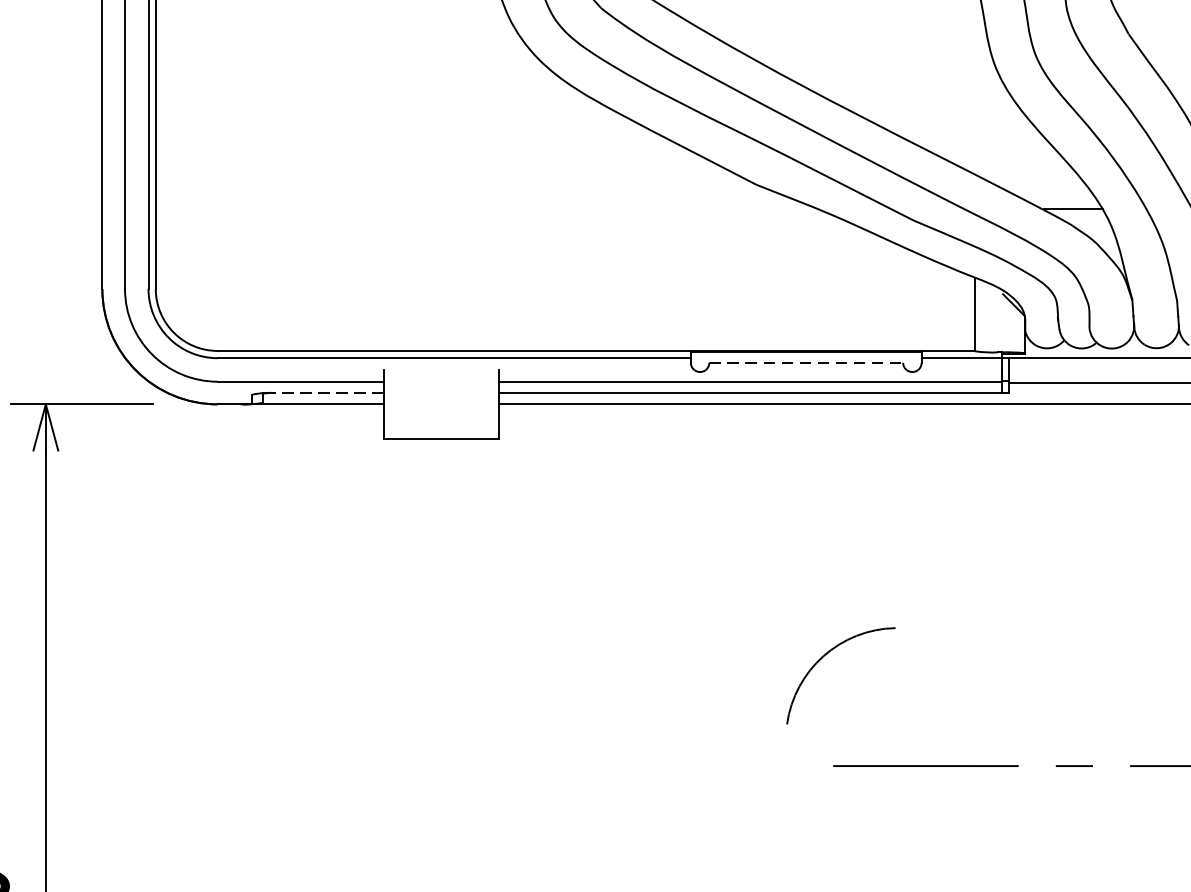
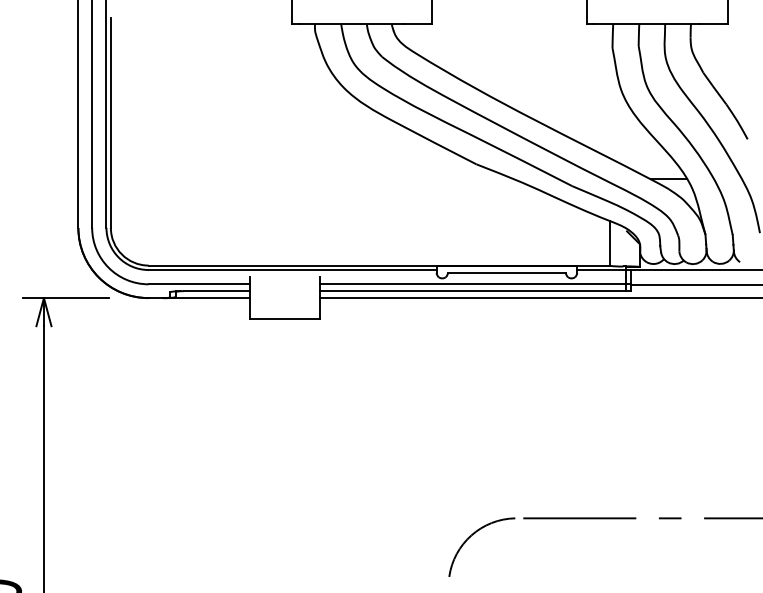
line: (807, 362) -> (507, 272), dashed -> solid
line: (329, 393) -> (216, 291), dashed -> solid
arc: (828, 654) -> (474, 534), moved

